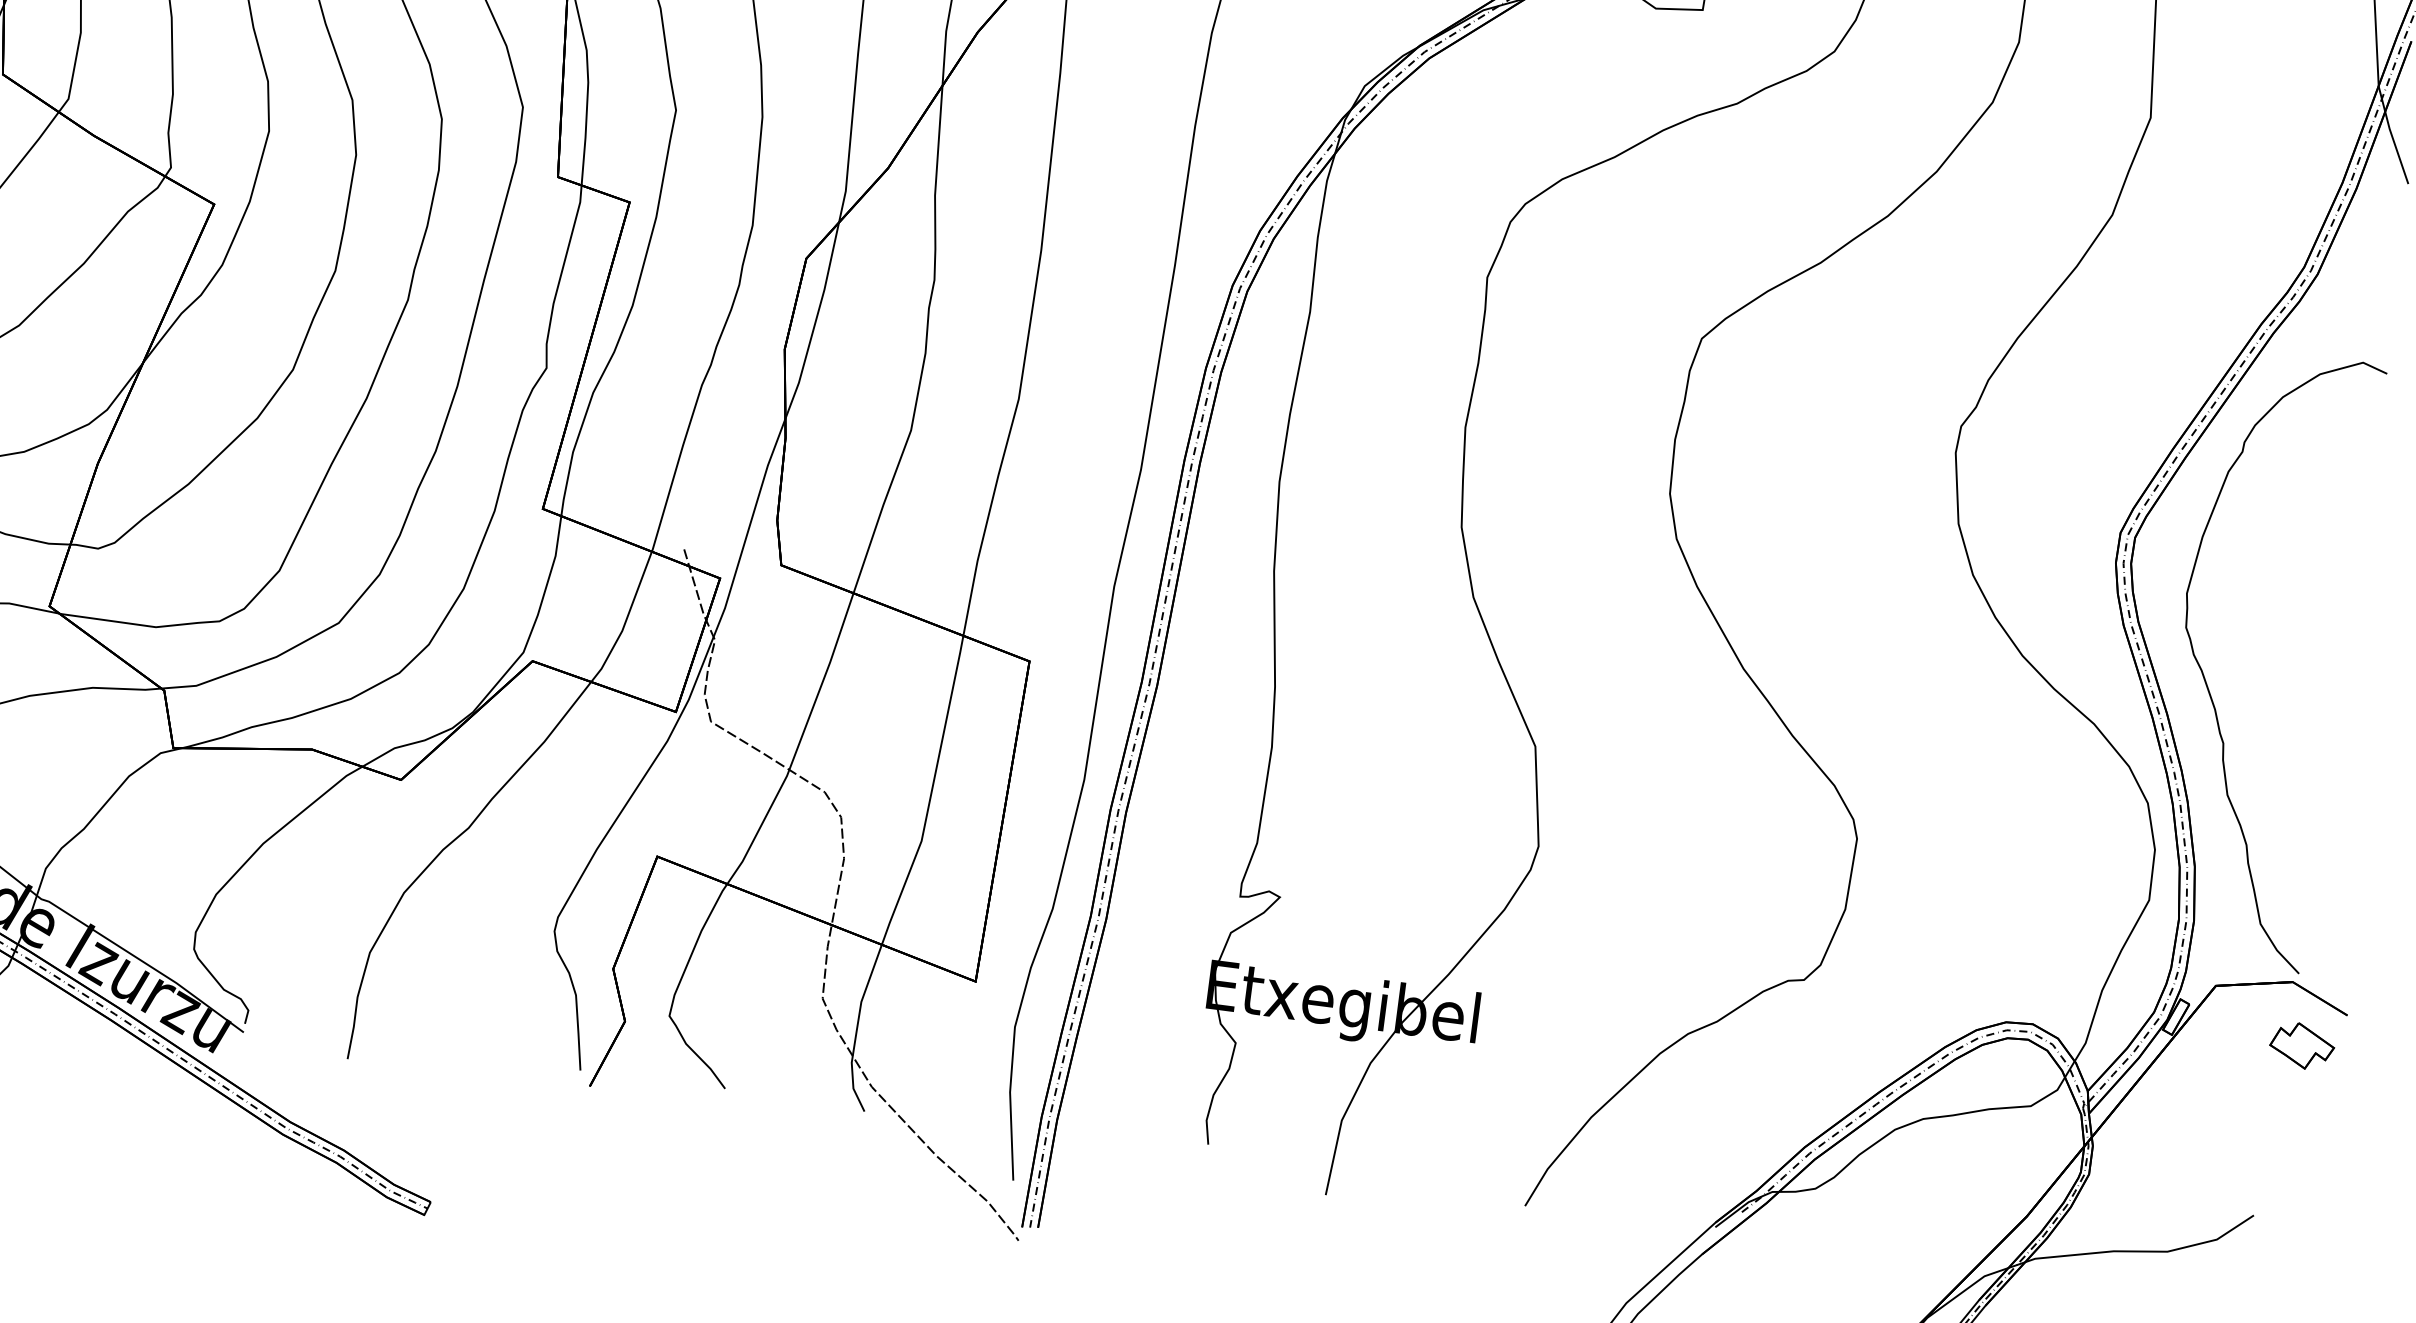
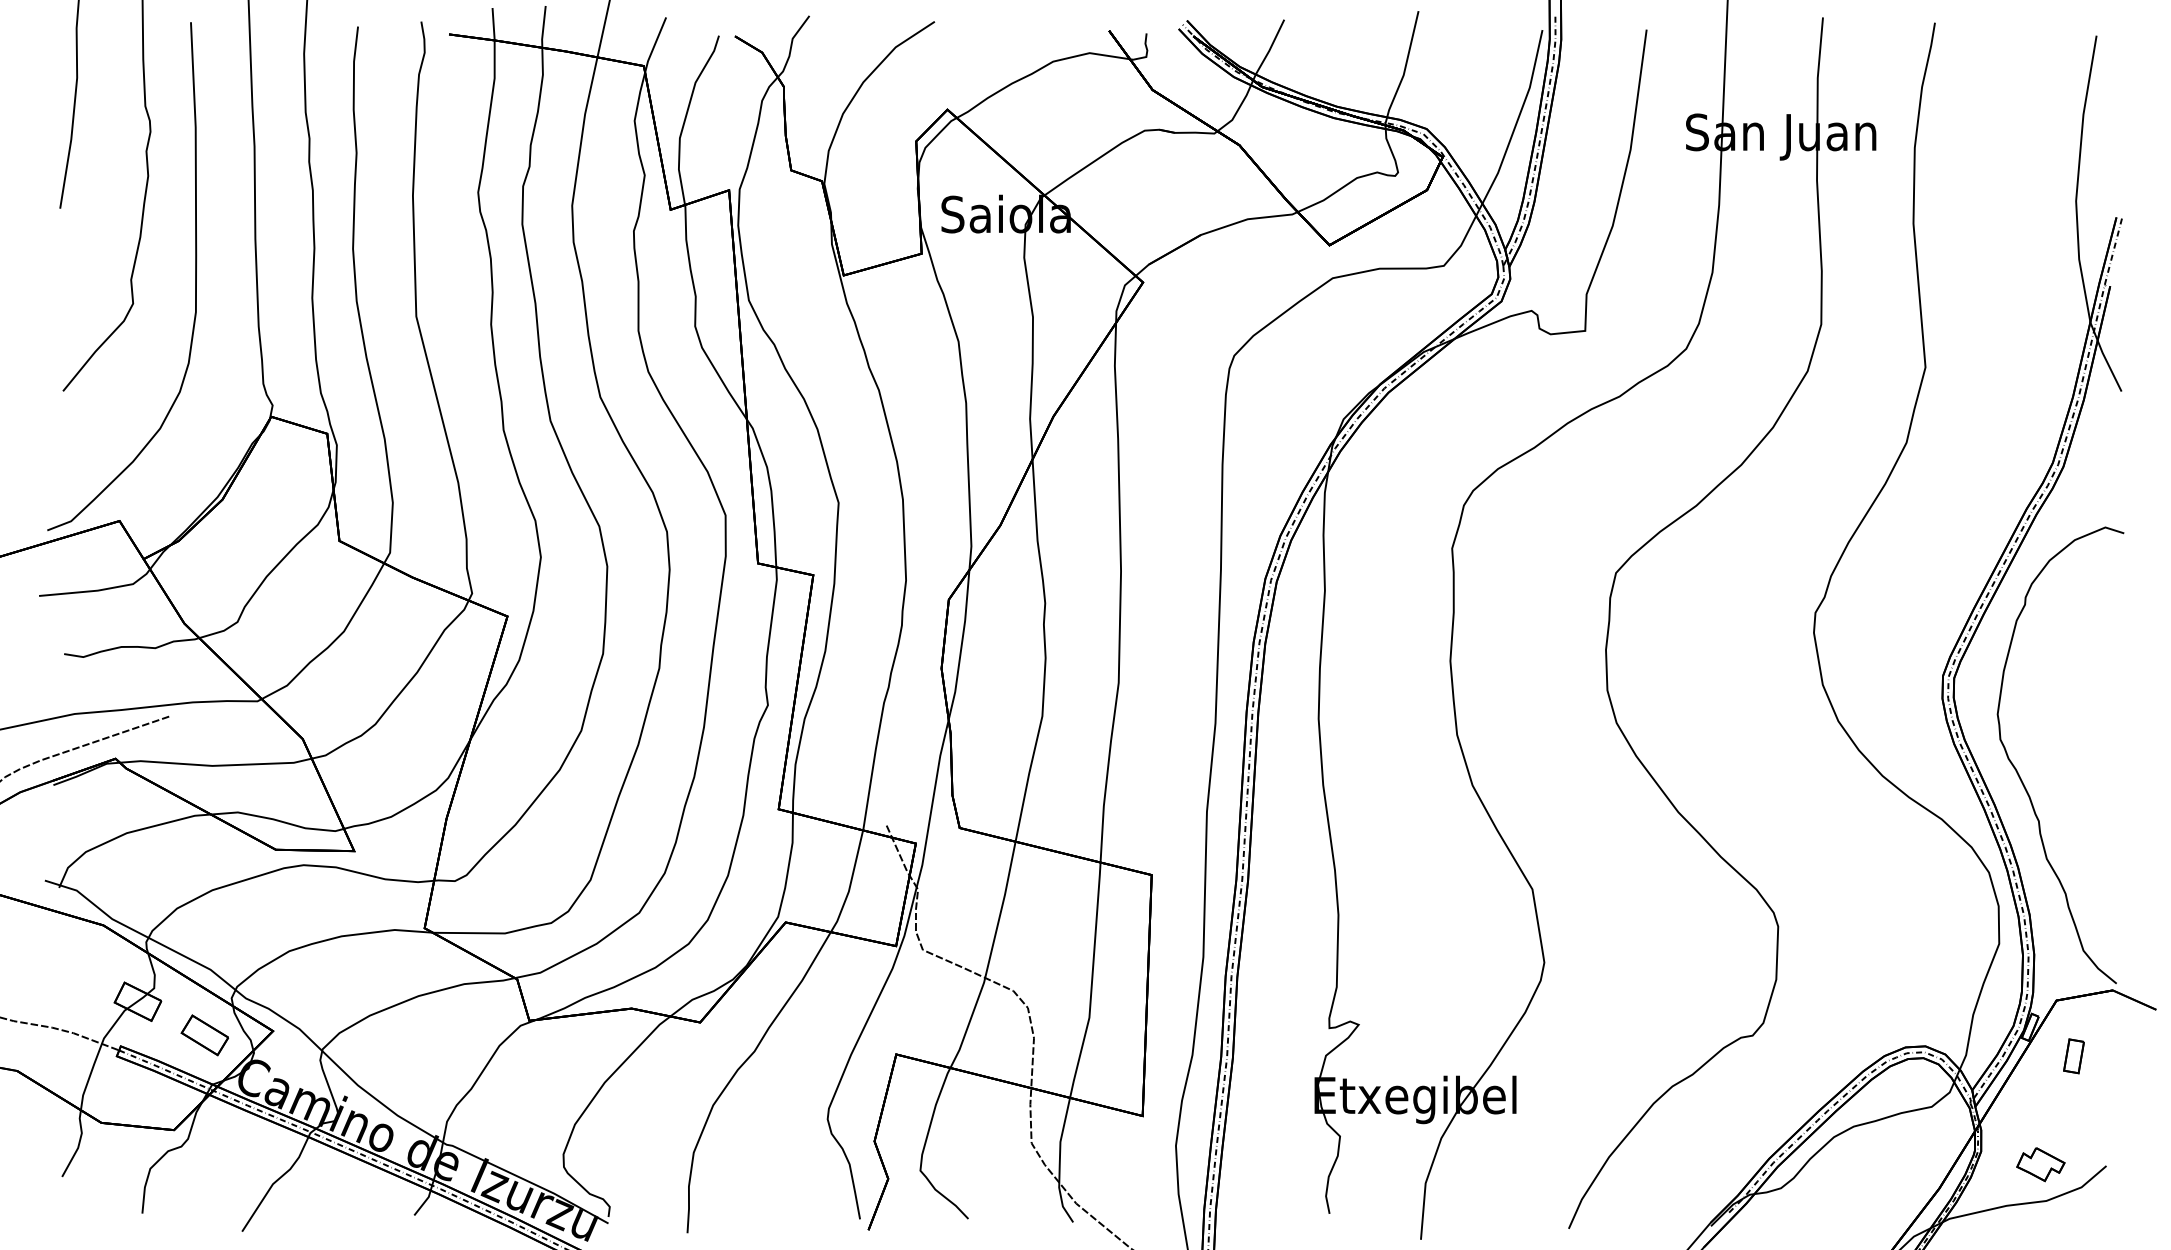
part: (2301, 1045) -> (2040, 1164), moved
part: (2228, 1063) -> (2073, 1056), added

